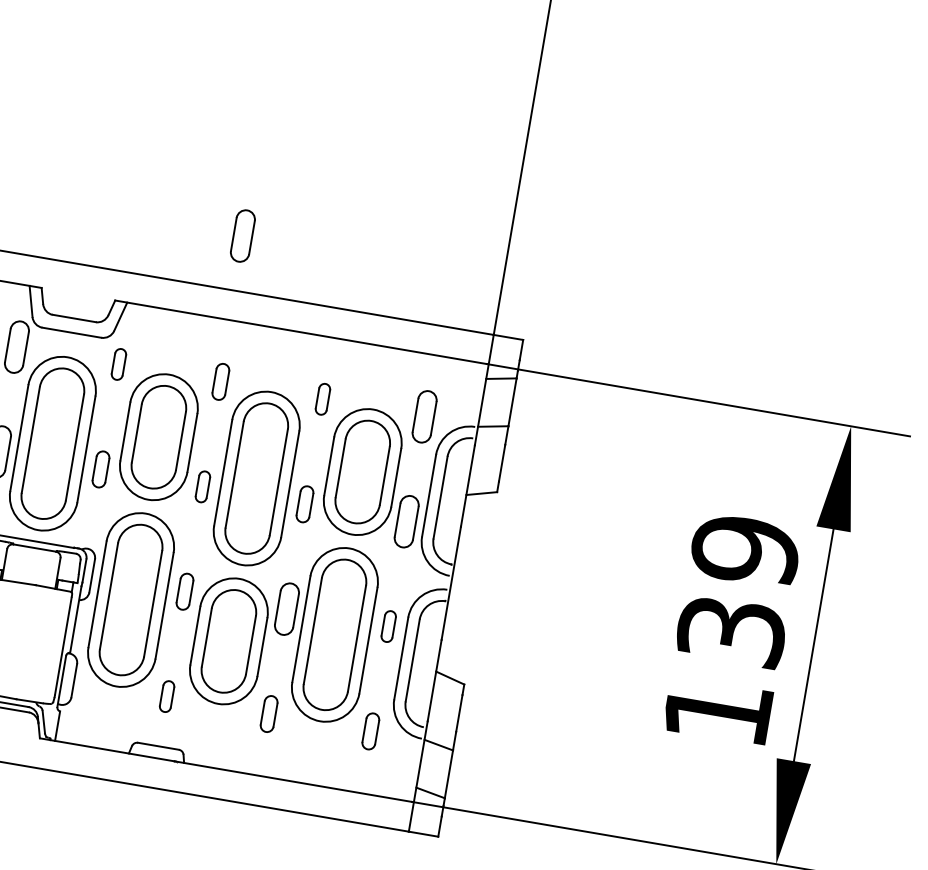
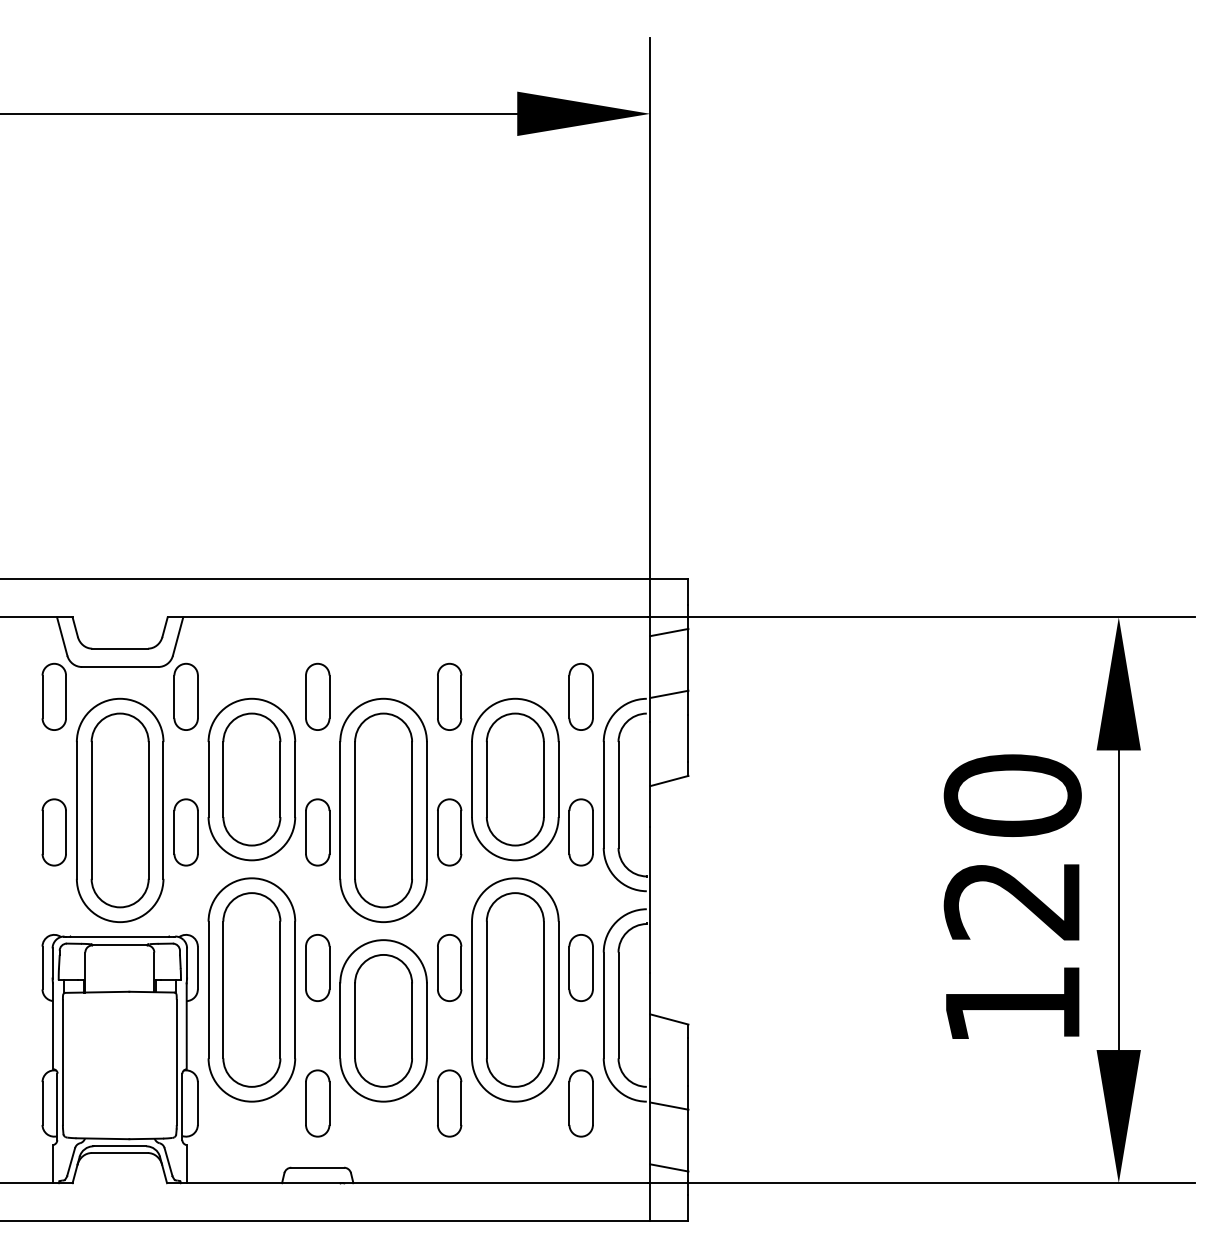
part: (242, 235) -> (313, 508), removed
part: (118, 364) -> (185, 696), size x1.67
part: (220, 381) -> (317, 696), size x1.43
part: (322, 399) -> (449, 696), size x1.67
part: (100, 469) -> (185, 832), size x1.43
part: (202, 486) -> (317, 832), size x1.67
part: (304, 504) -> (449, 832), size x1.43
text: (738, 590) -> (1012, 847), 139 -> 120
part: (184, 591) -> (317, 967), size x1.43
part: (388, 626) -> (580, 967), size x1.67
part: (166, 696) -> (317, 1103), size x1.67
part: (268, 714) -> (449, 1103), size x1.43
part: (370, 731) -> (580, 1103), size x1.43

